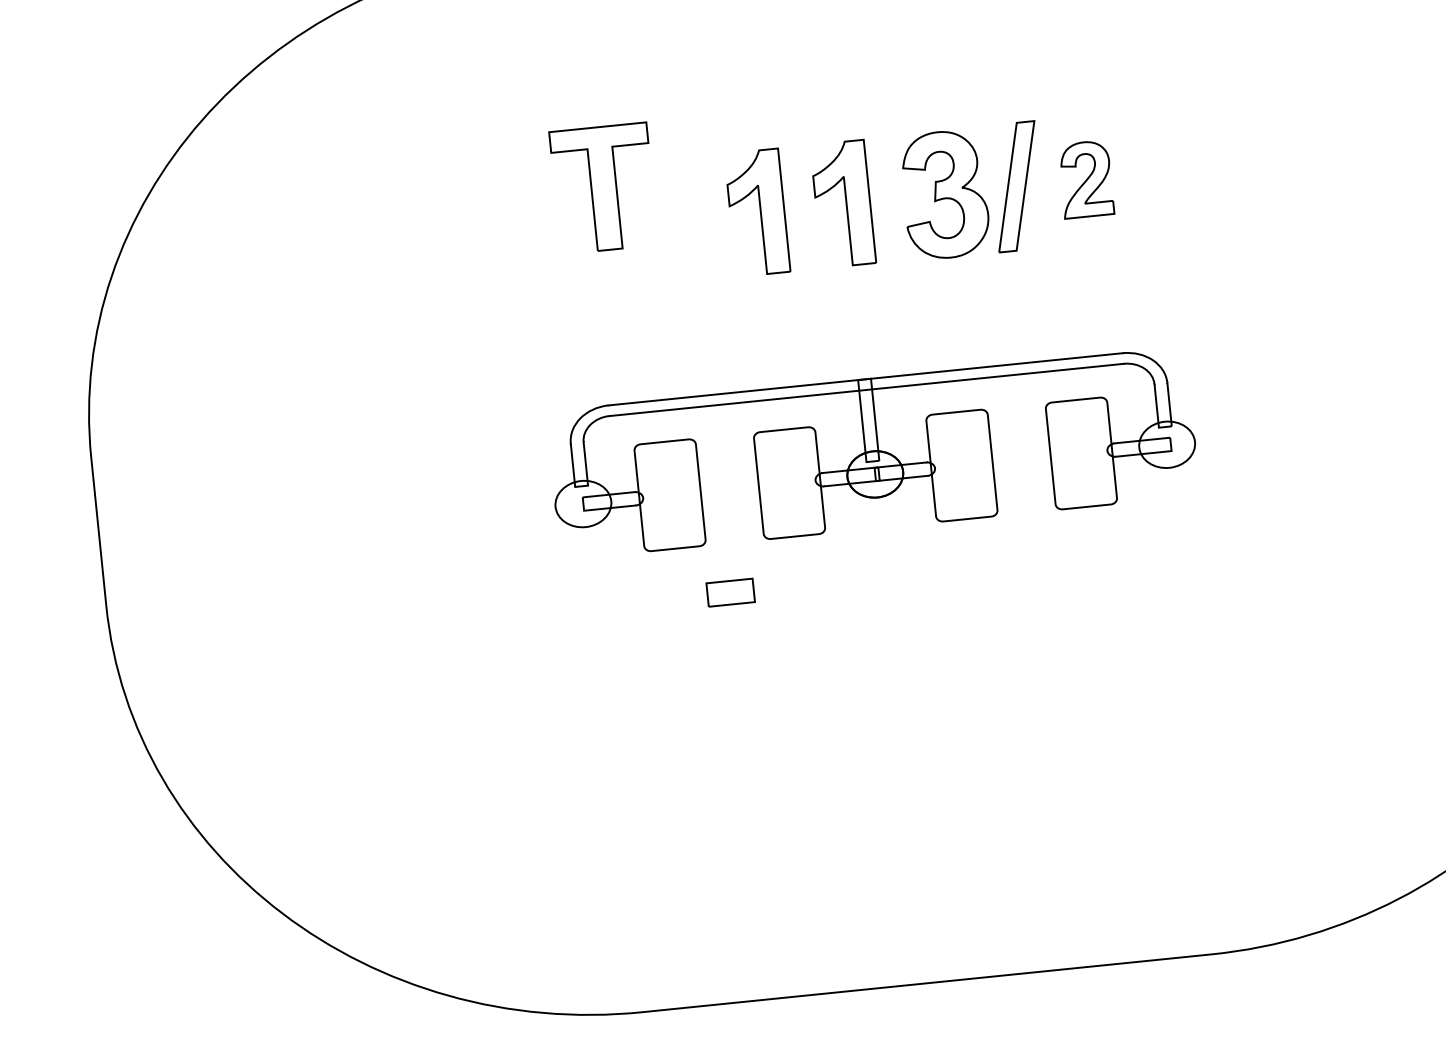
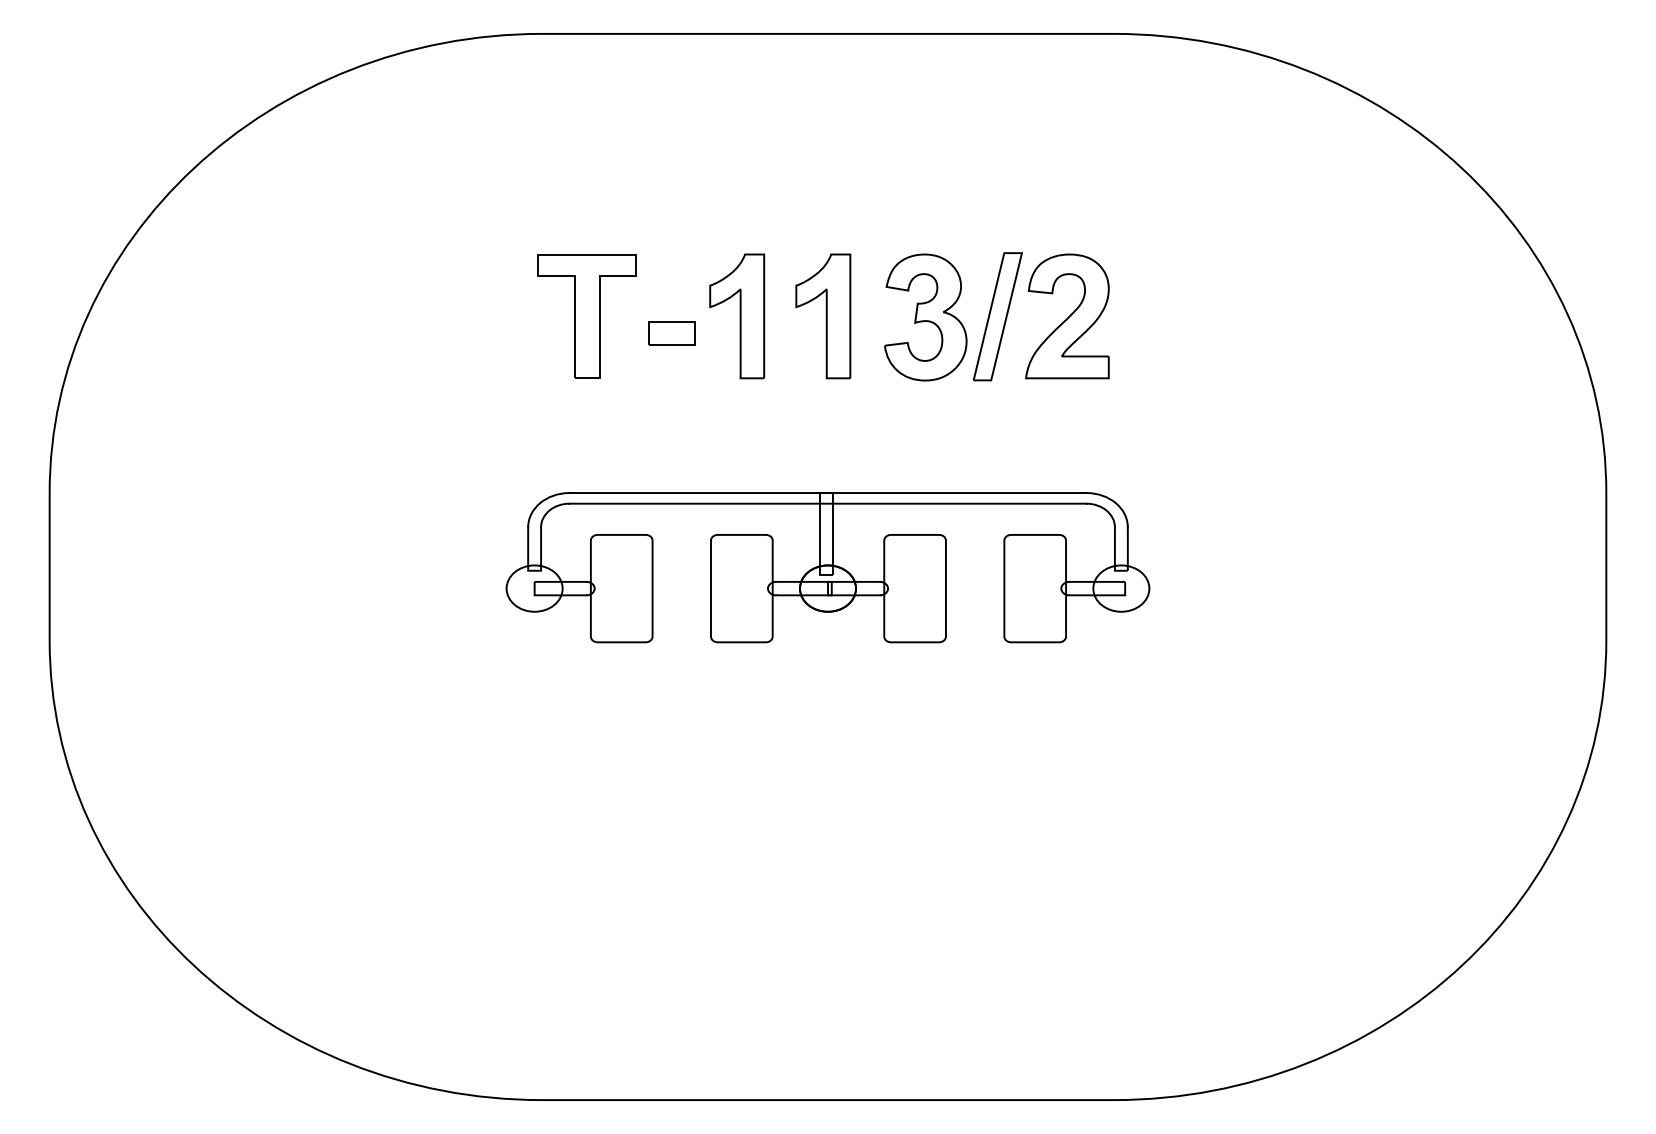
part: (1086, 179) -> (1067, 316), size x1.67
part: (603, 188) -> (586, 316), moved
part: (729, 592) -> (671, 333), moved

